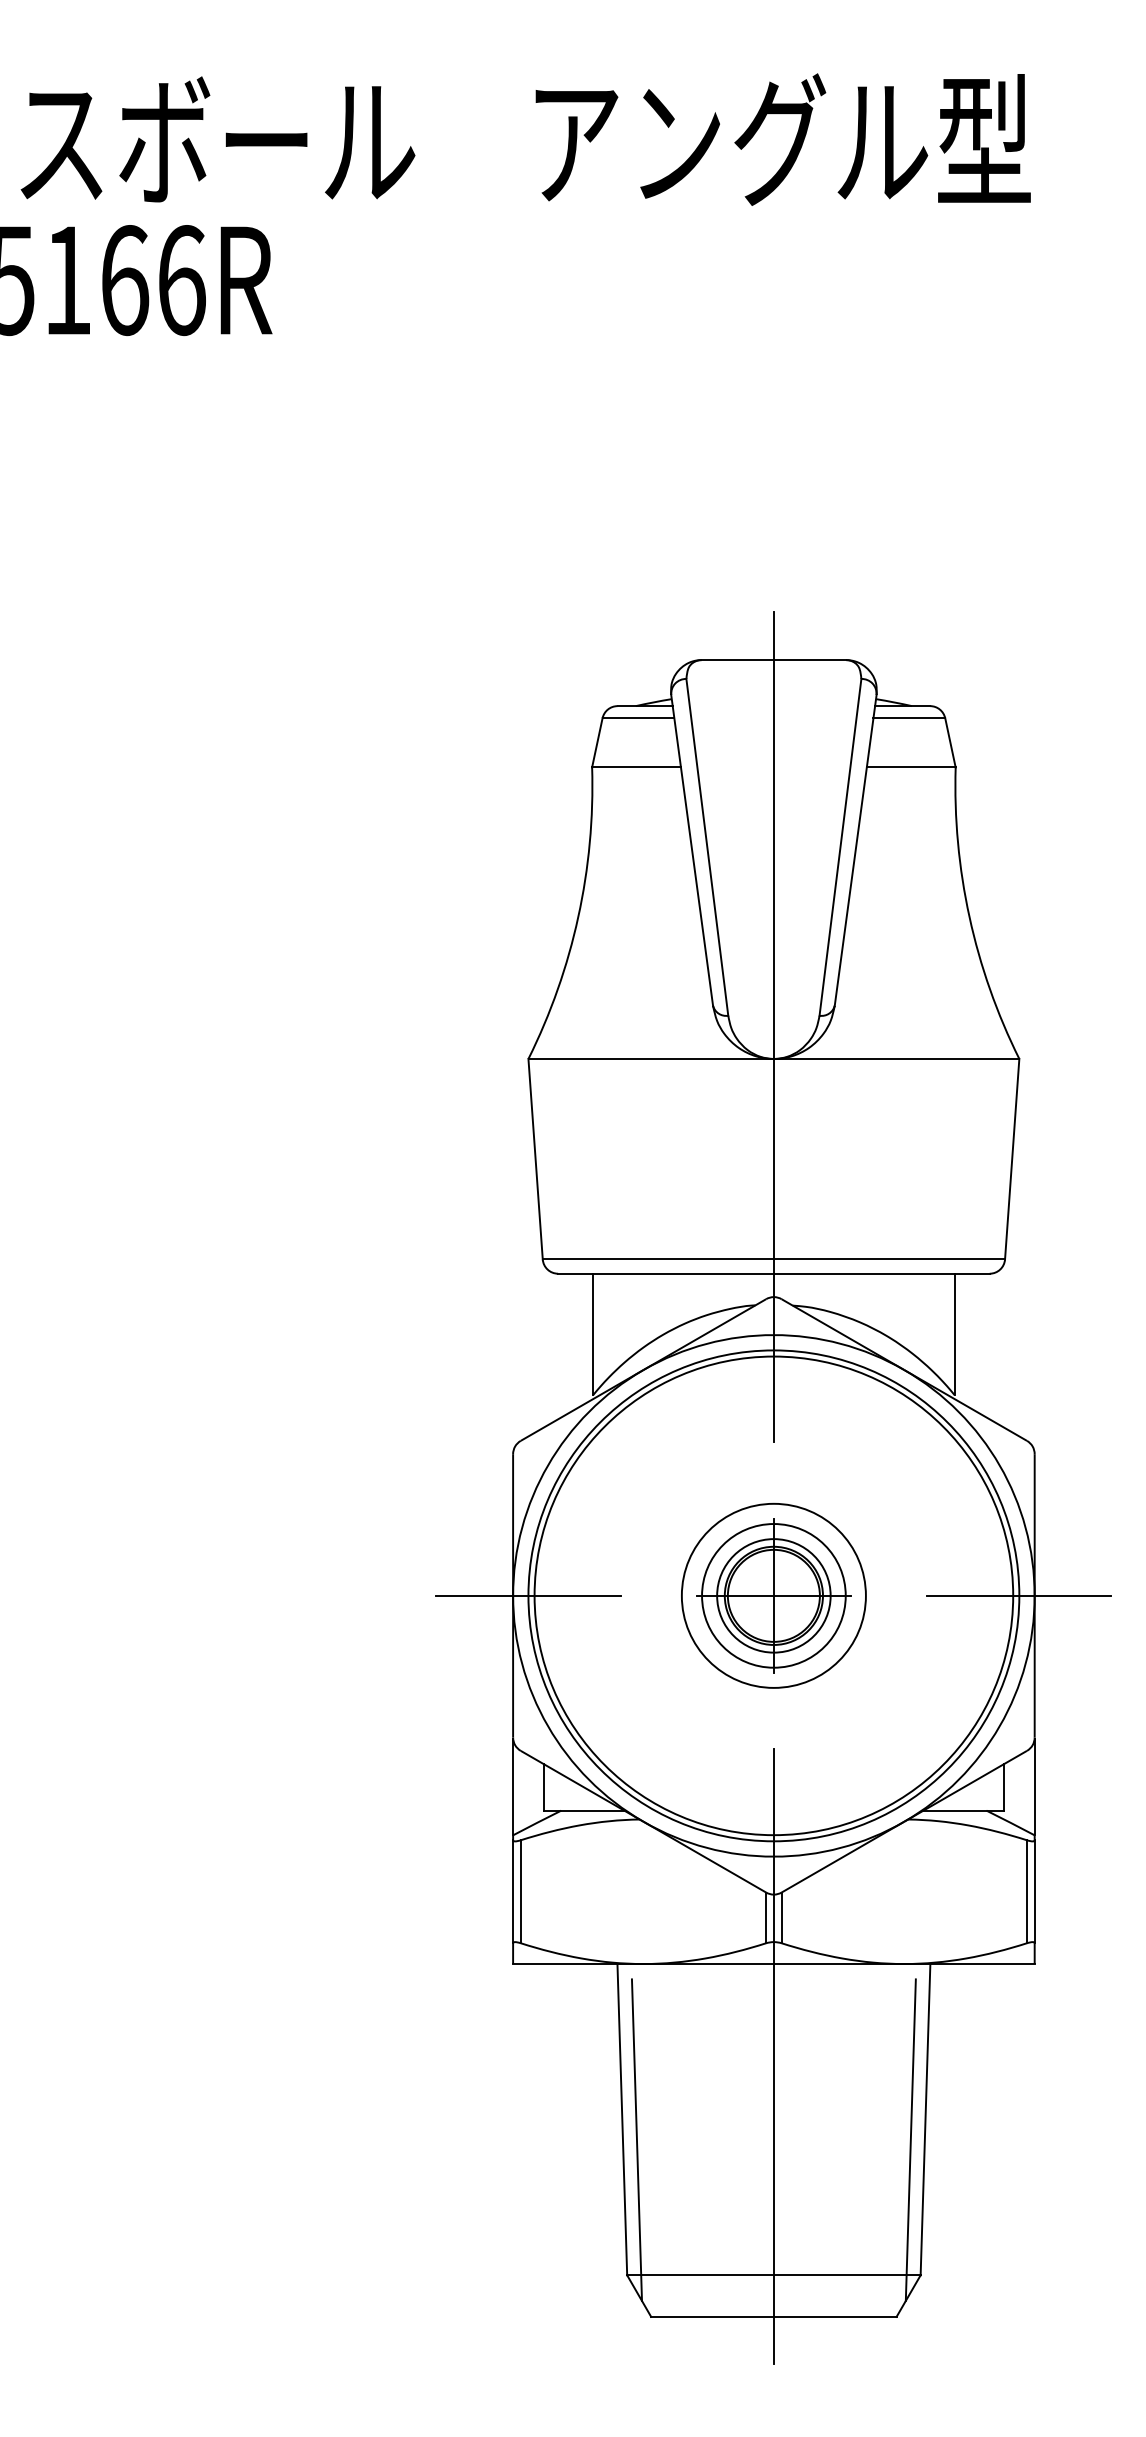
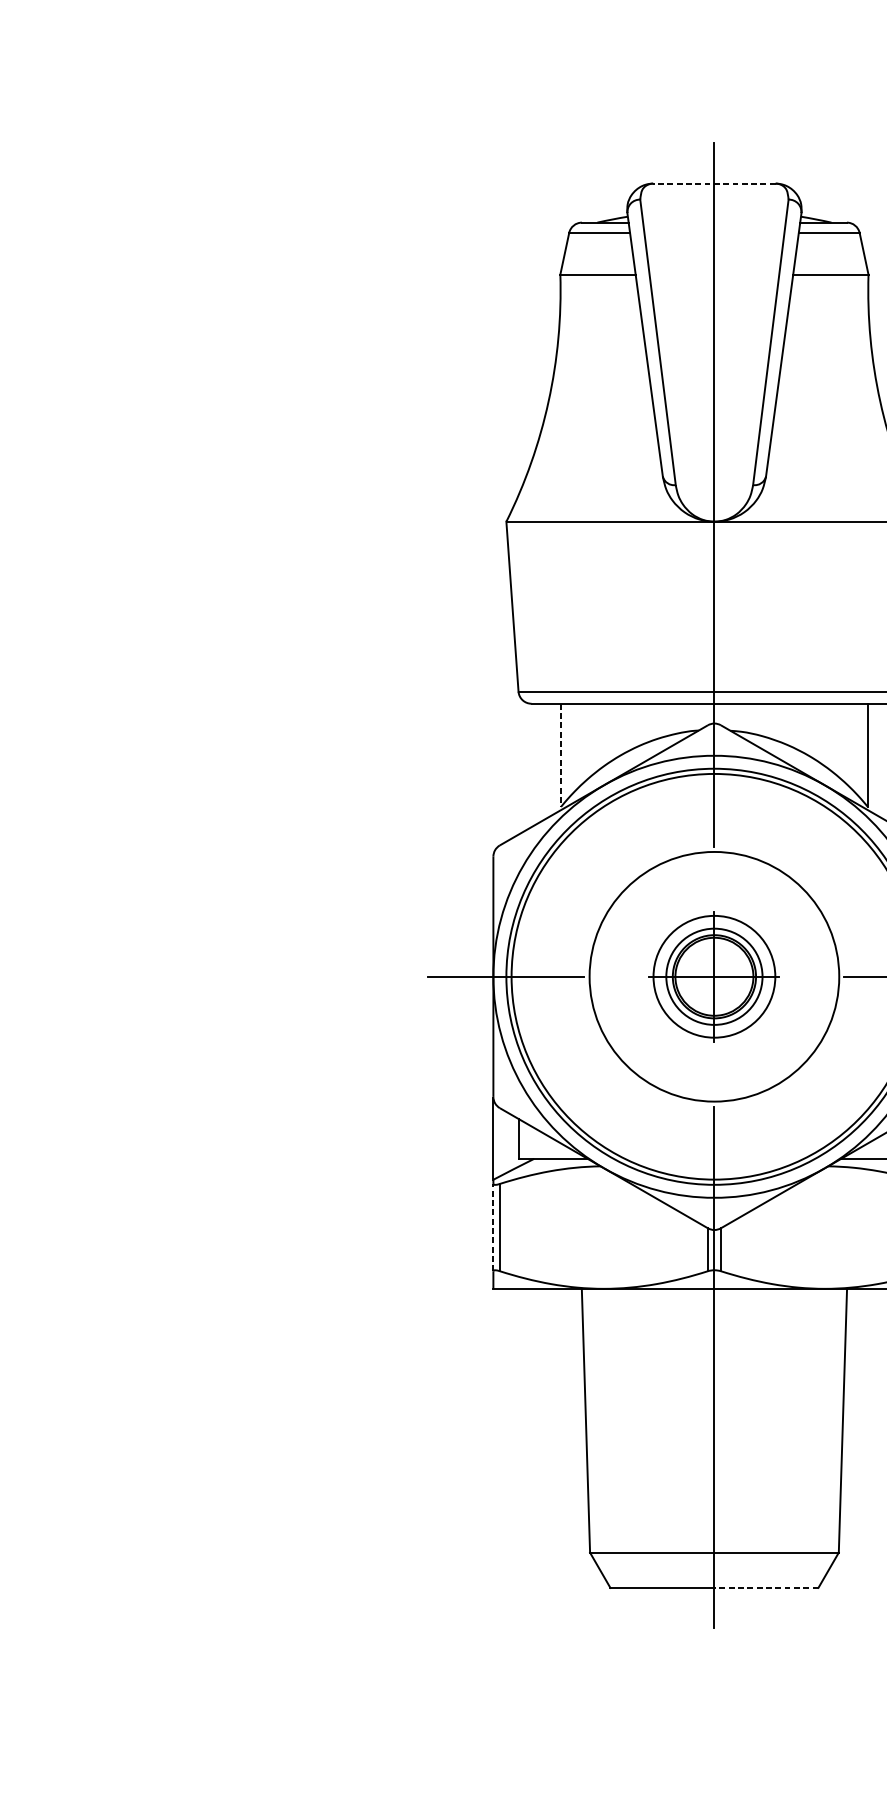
line: (773, 660) -> (714, 183), solid -> dashed
line: (592, 1334) -> (560, 755), solid -> dashed
circle: (773, 1595) -> (714, 976), size x1.6
line: (513, 1891) -> (493, 1227), solid -> dashed
line: (636, 2139) -> (597, 1437), removed
line: (910, 2139) -> (830, 1437), removed
line: (834, 2316) -> (765, 1587), solid -> dashed

